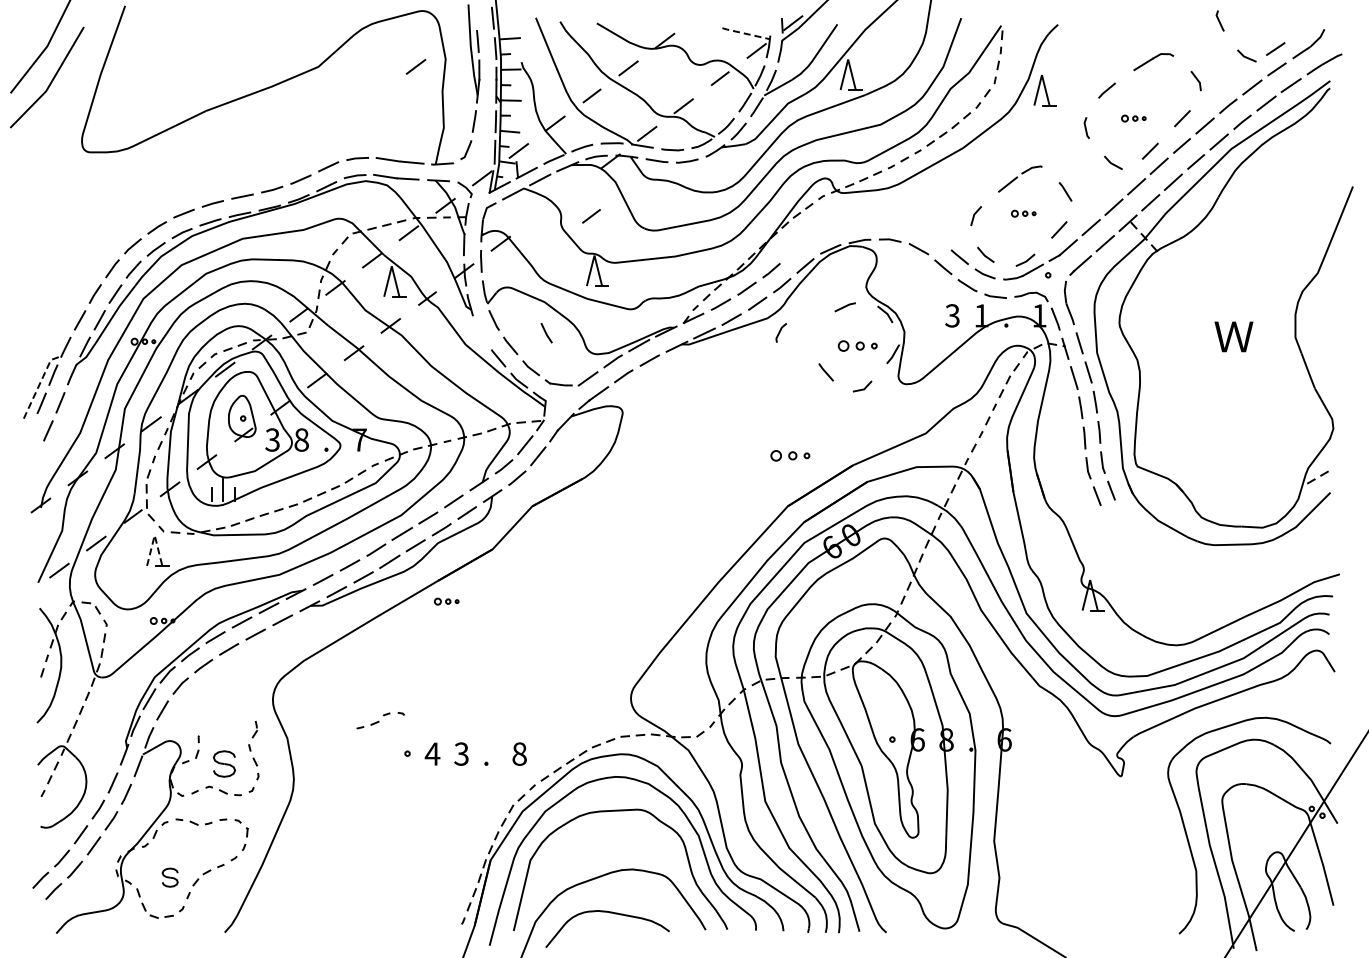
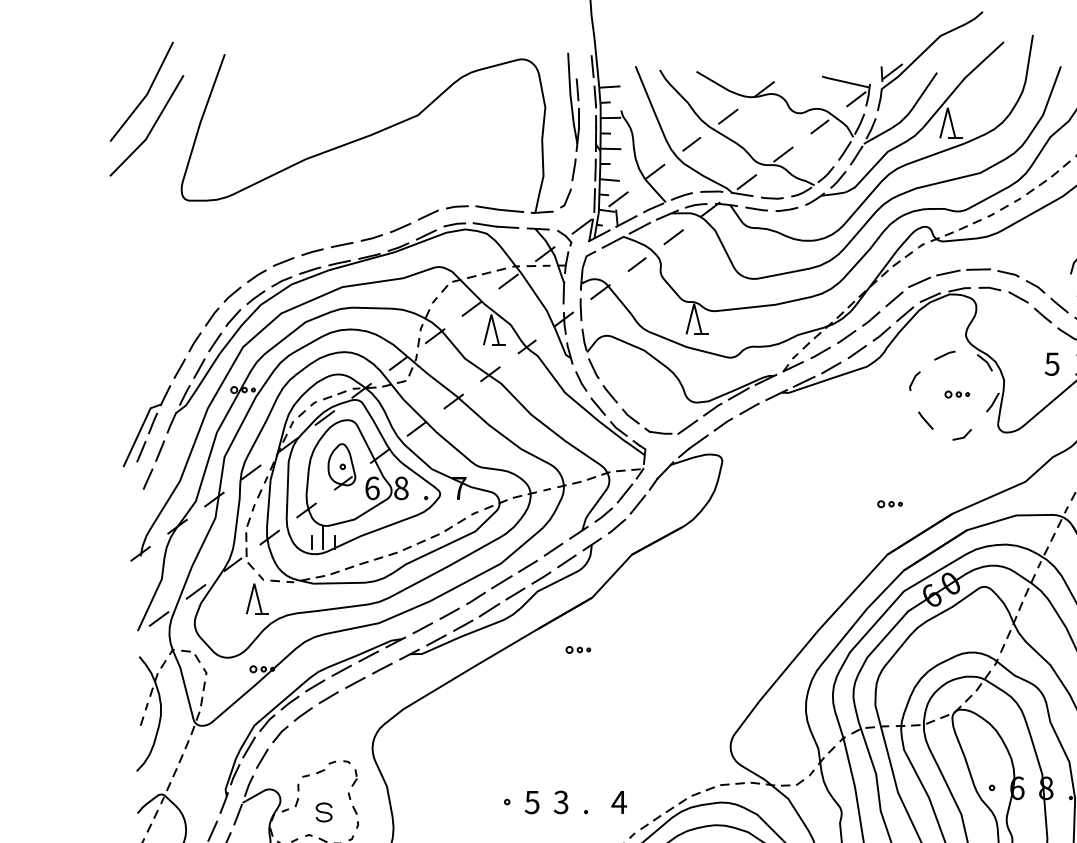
line: (746, 33) -> (846, 81), dashed -> solid
line: (415, 66) -> (673, 236), moved
line: (591, 216) -> (637, 264), moved
part: (866, 222) -> (966, 270), added
text: (952, 315) -> (1052, 363), 3 -> 5
line: (780, 332) -> (914, 380), moved
line: (546, 333) -> (581, 381), moved
part: (857, 346) -> (957, 394), size x0.62
line: (40, 383) -> (140, 431), dashed -> solid
text: (272, 439) -> (372, 487), 3 -> 6
part: (790, 455) -> (890, 503), size x0.62
line: (154, 535) -> (254, 583), dashed -> solid
part: (446, 601) -> (578, 649), moved
part: (380, 720) -> (326, 768), moved
text: (432, 753) -> (532, 801), 4 -> 5
text: (519, 753) -> (619, 801), 8 -> 4
part: (224, 764) -> (324, 812), size x0.71

